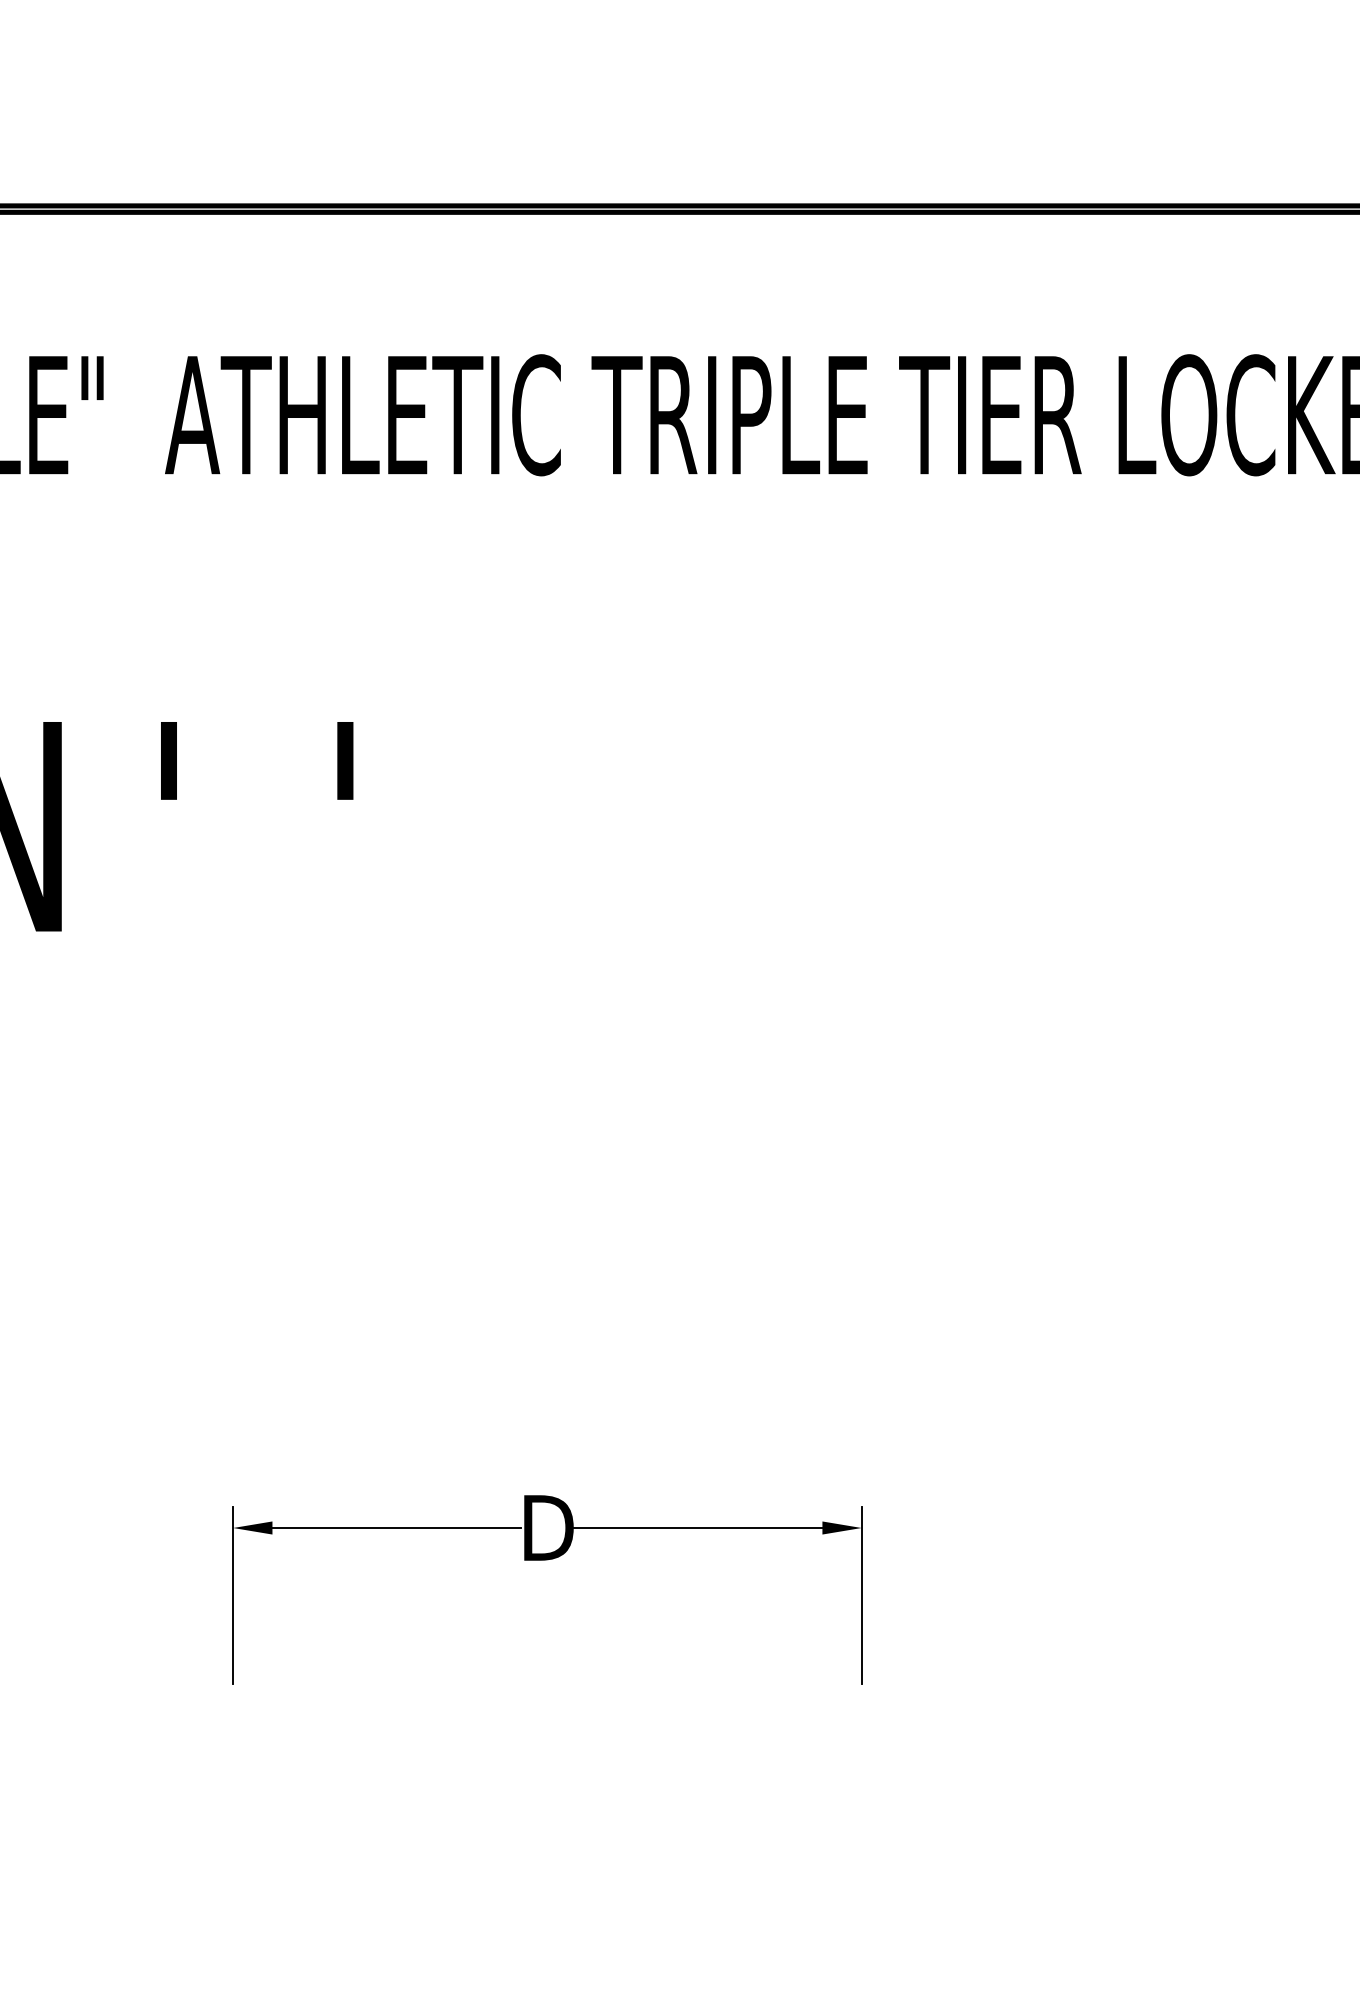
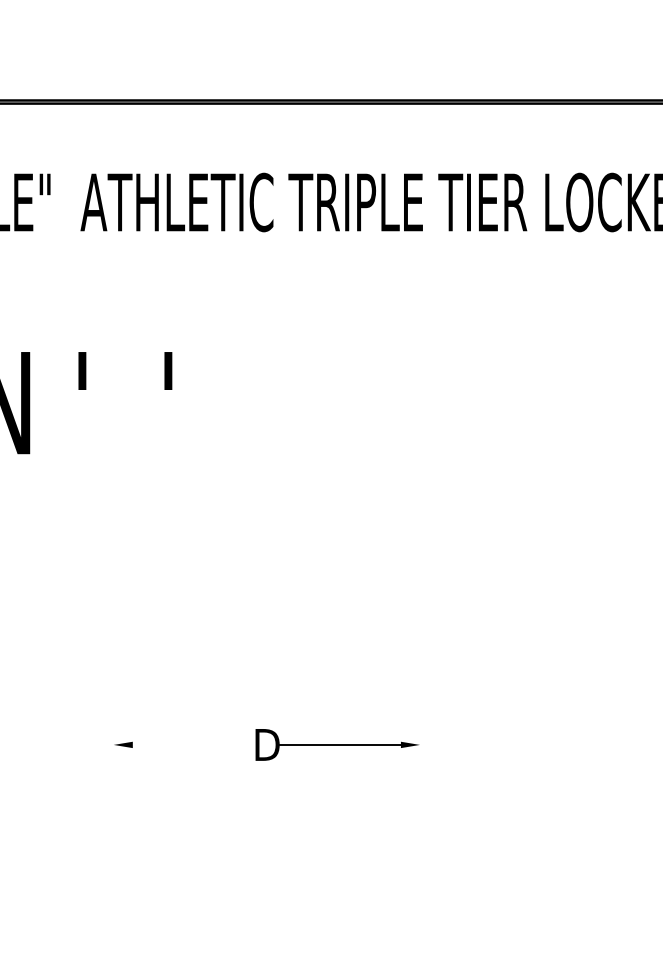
line: (394, 1527) -> (192, 744), removed
line: (232, 1594) -> (113, 777), removed
line: (862, 1594) -> (420, 777), removed

